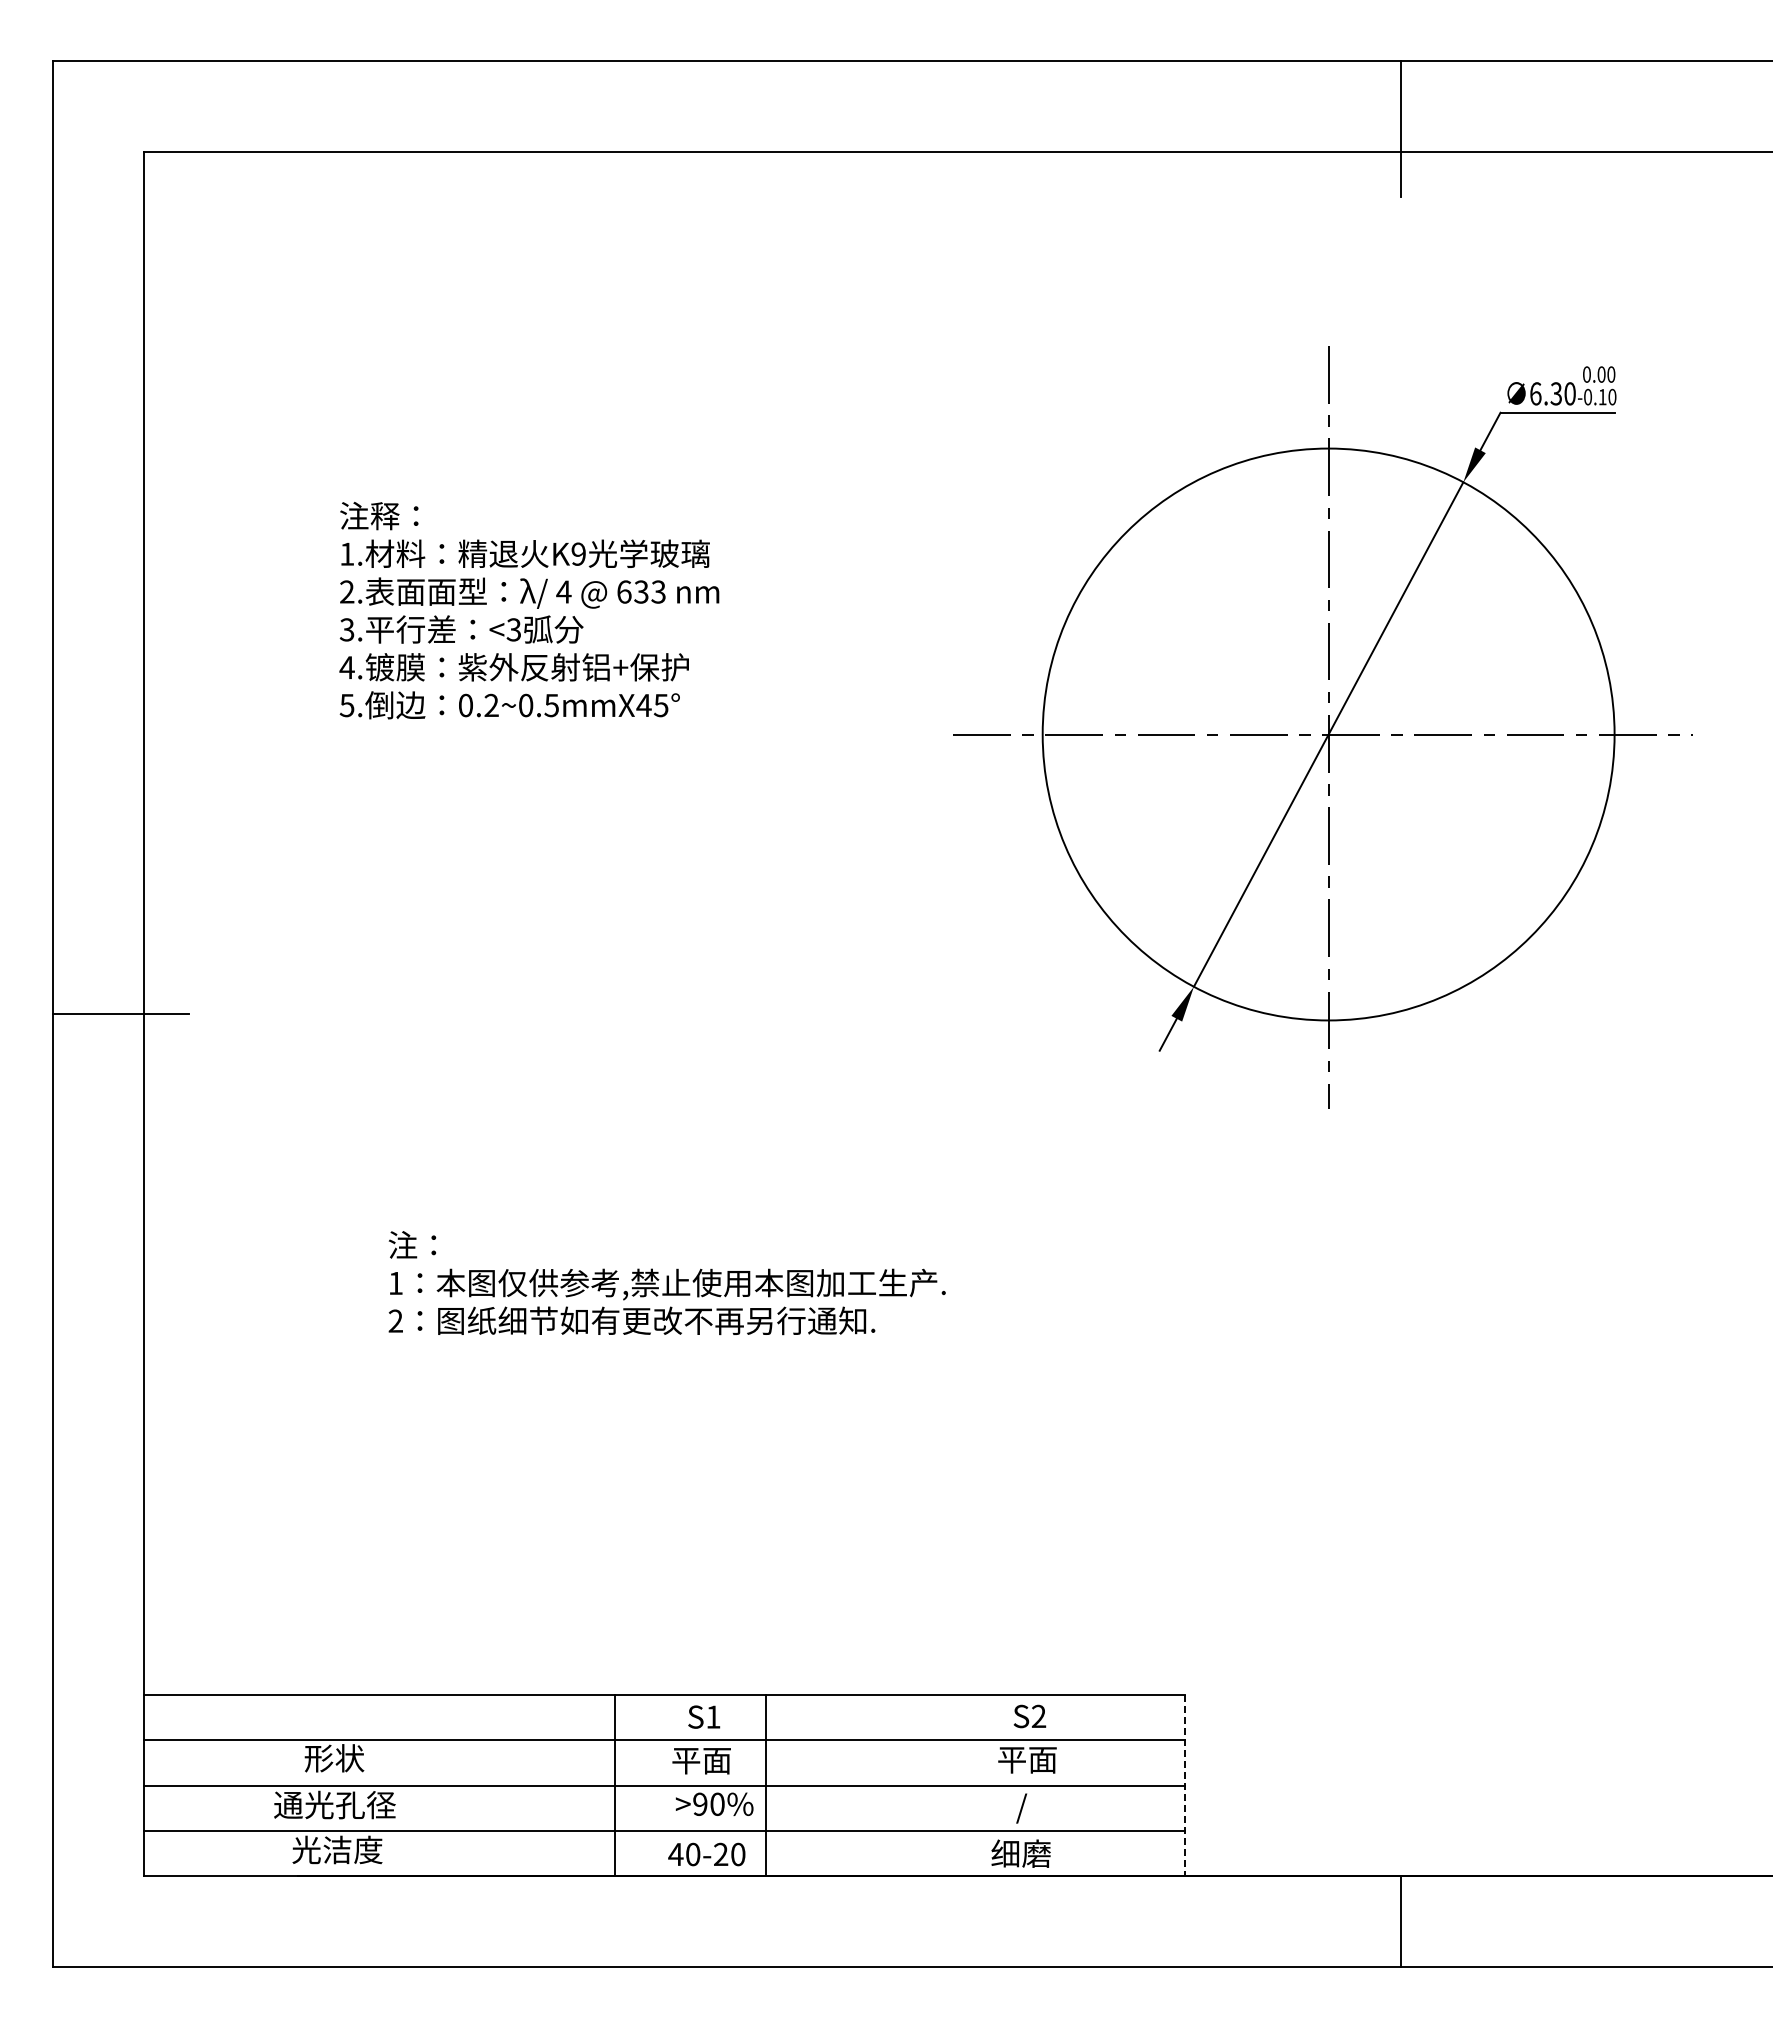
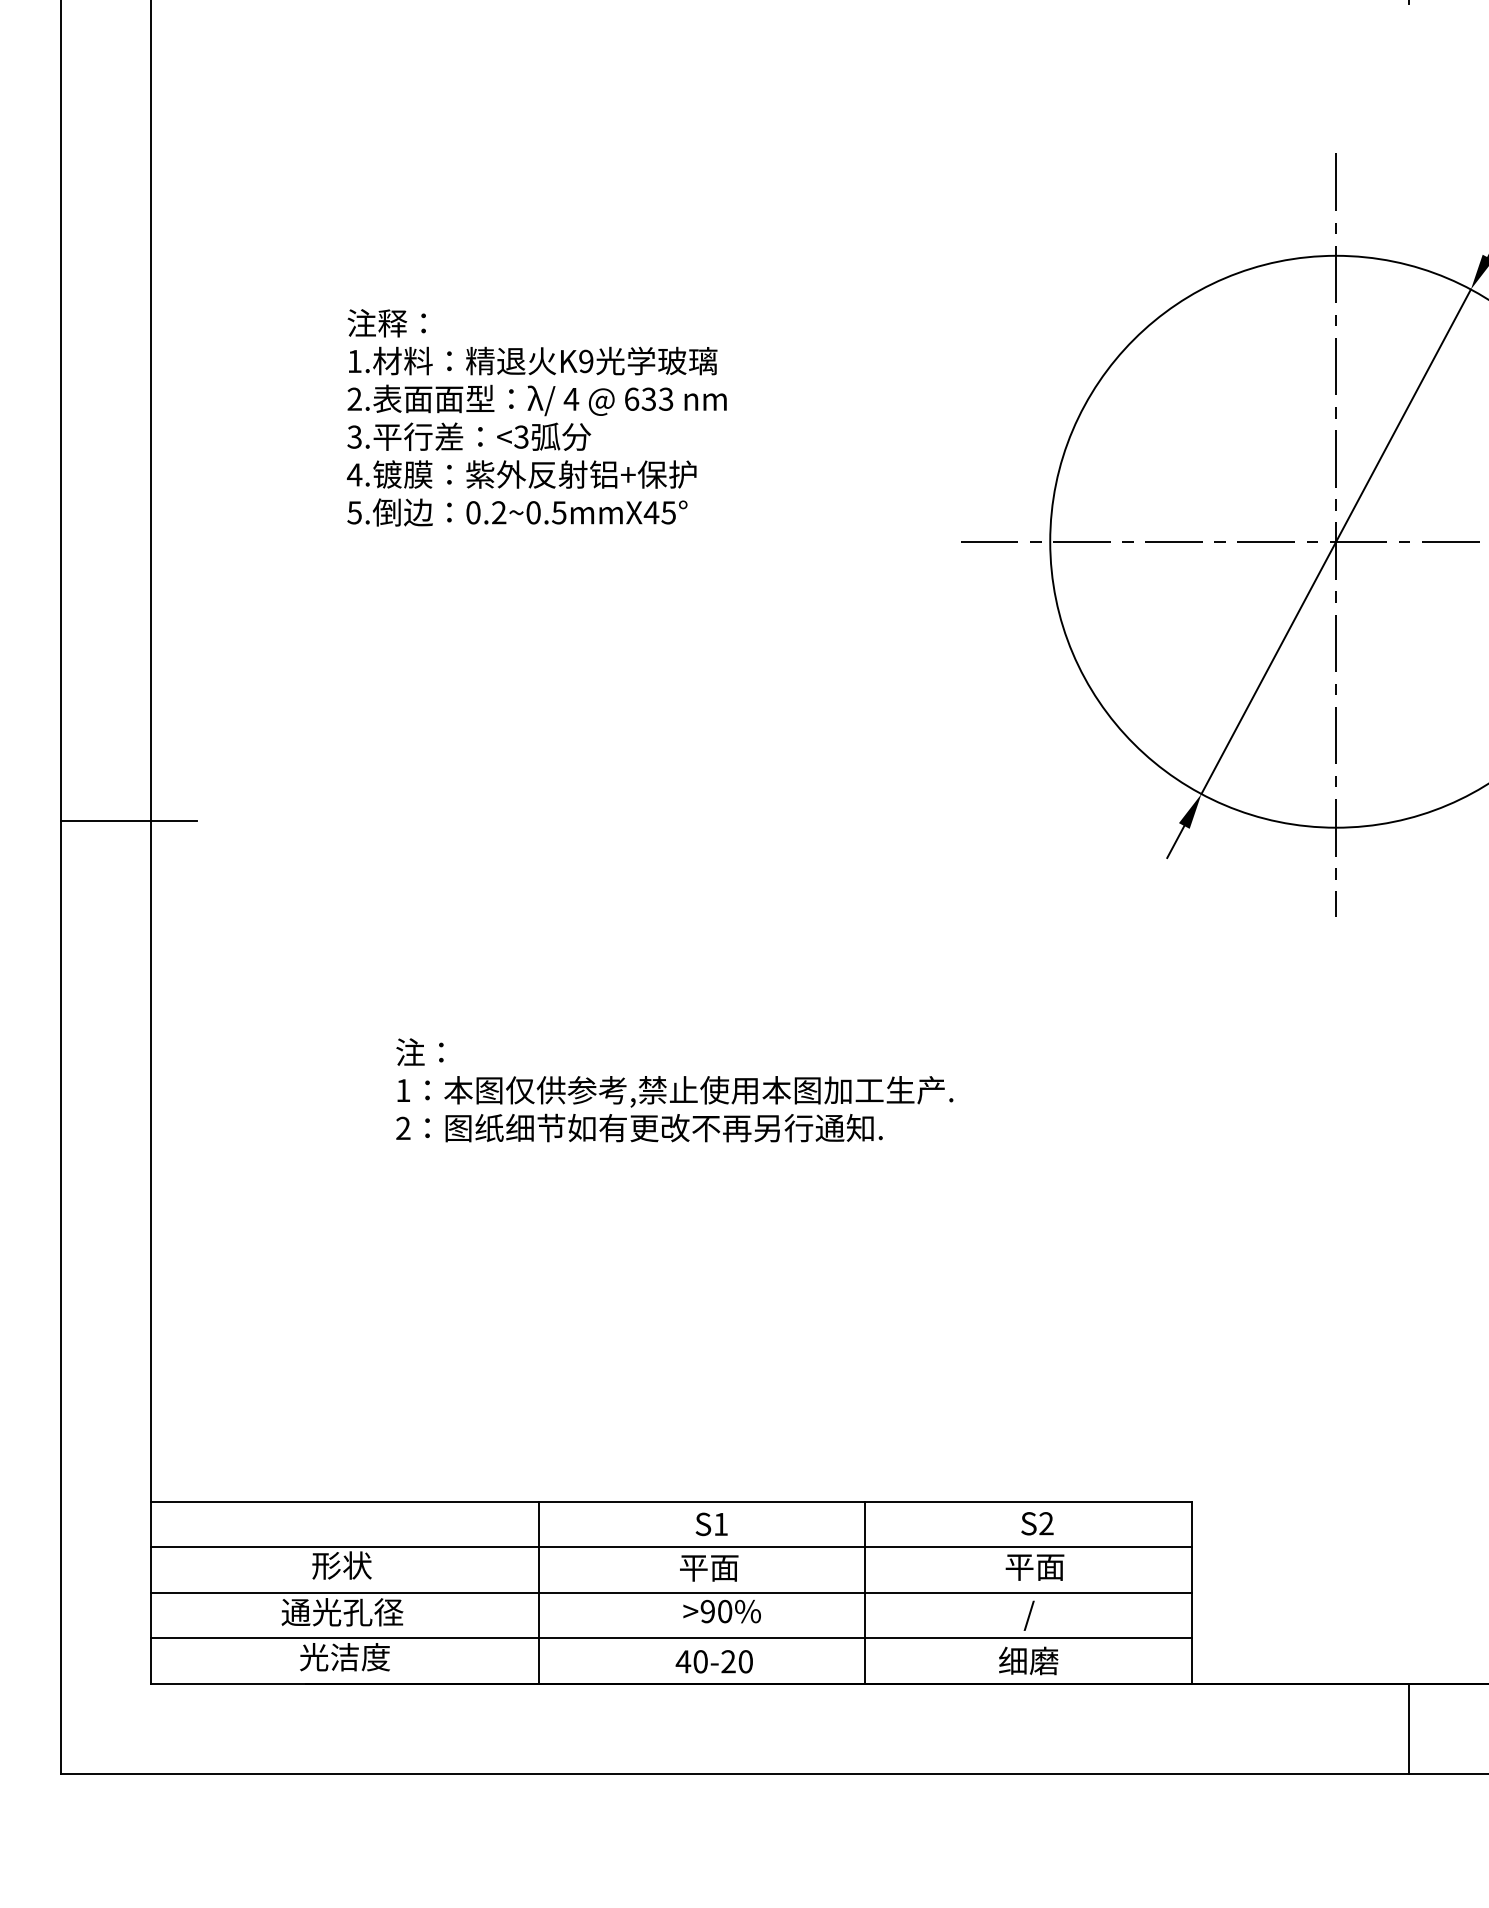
line: (615, 1785) -> (539, 1592), moved
line: (765, 1785) -> (865, 1592), moved
line: (1184, 1785) -> (1192, 1592), dashed -> solid

